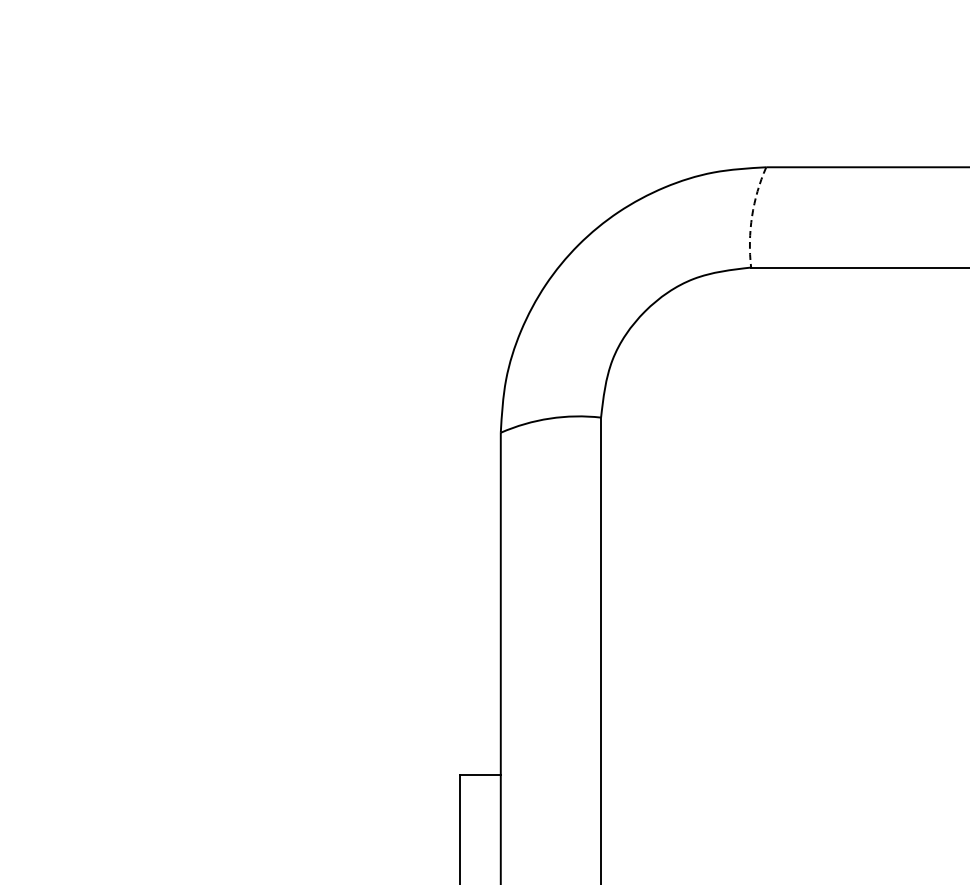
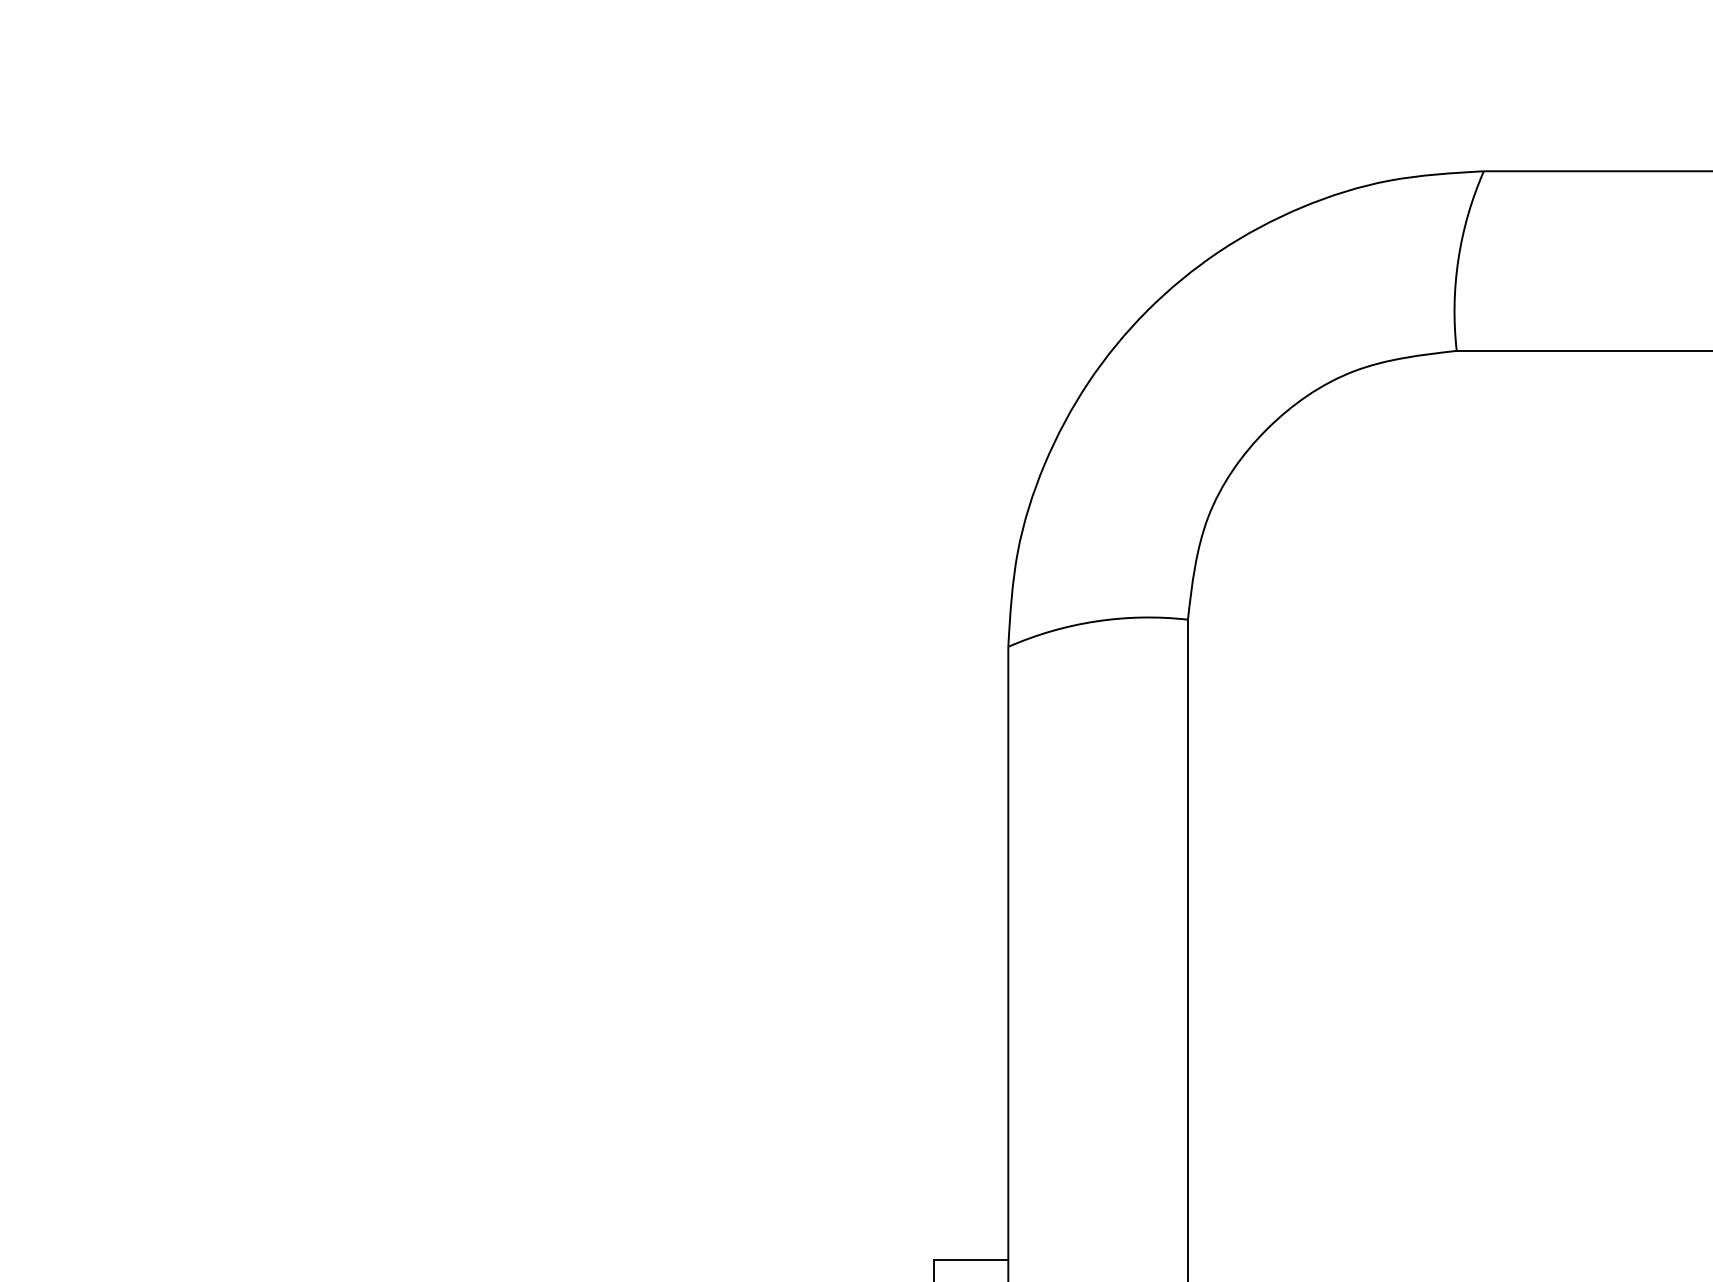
arc: (752, 216) -> (1459, 259), dashed -> solid

